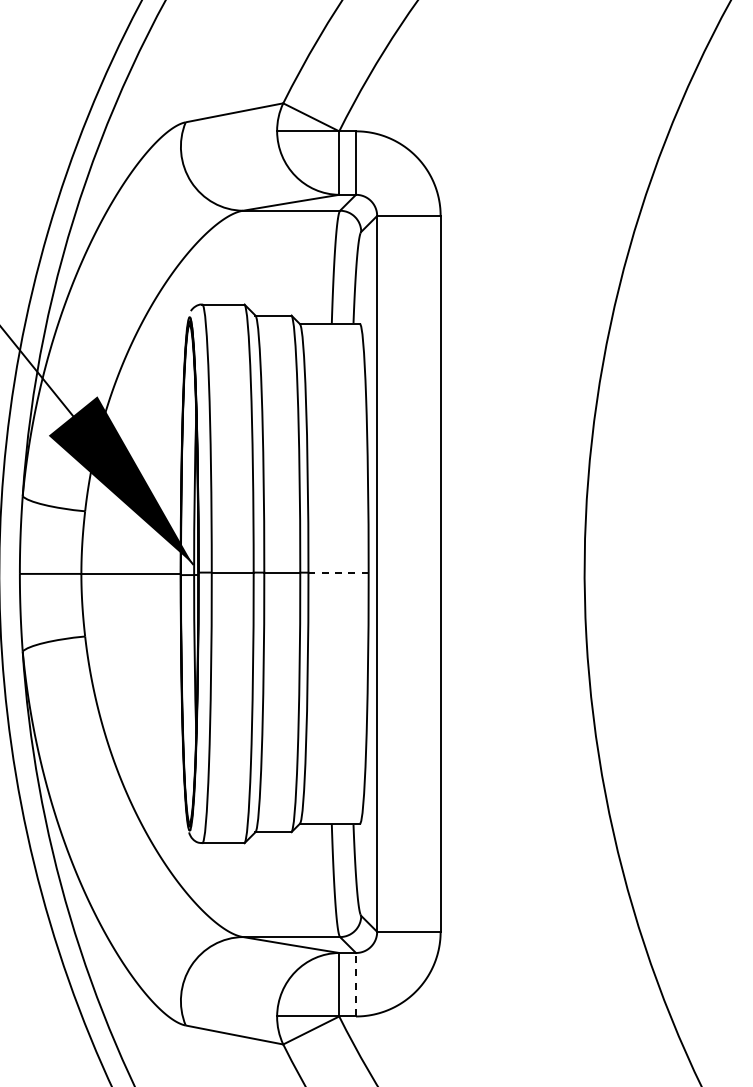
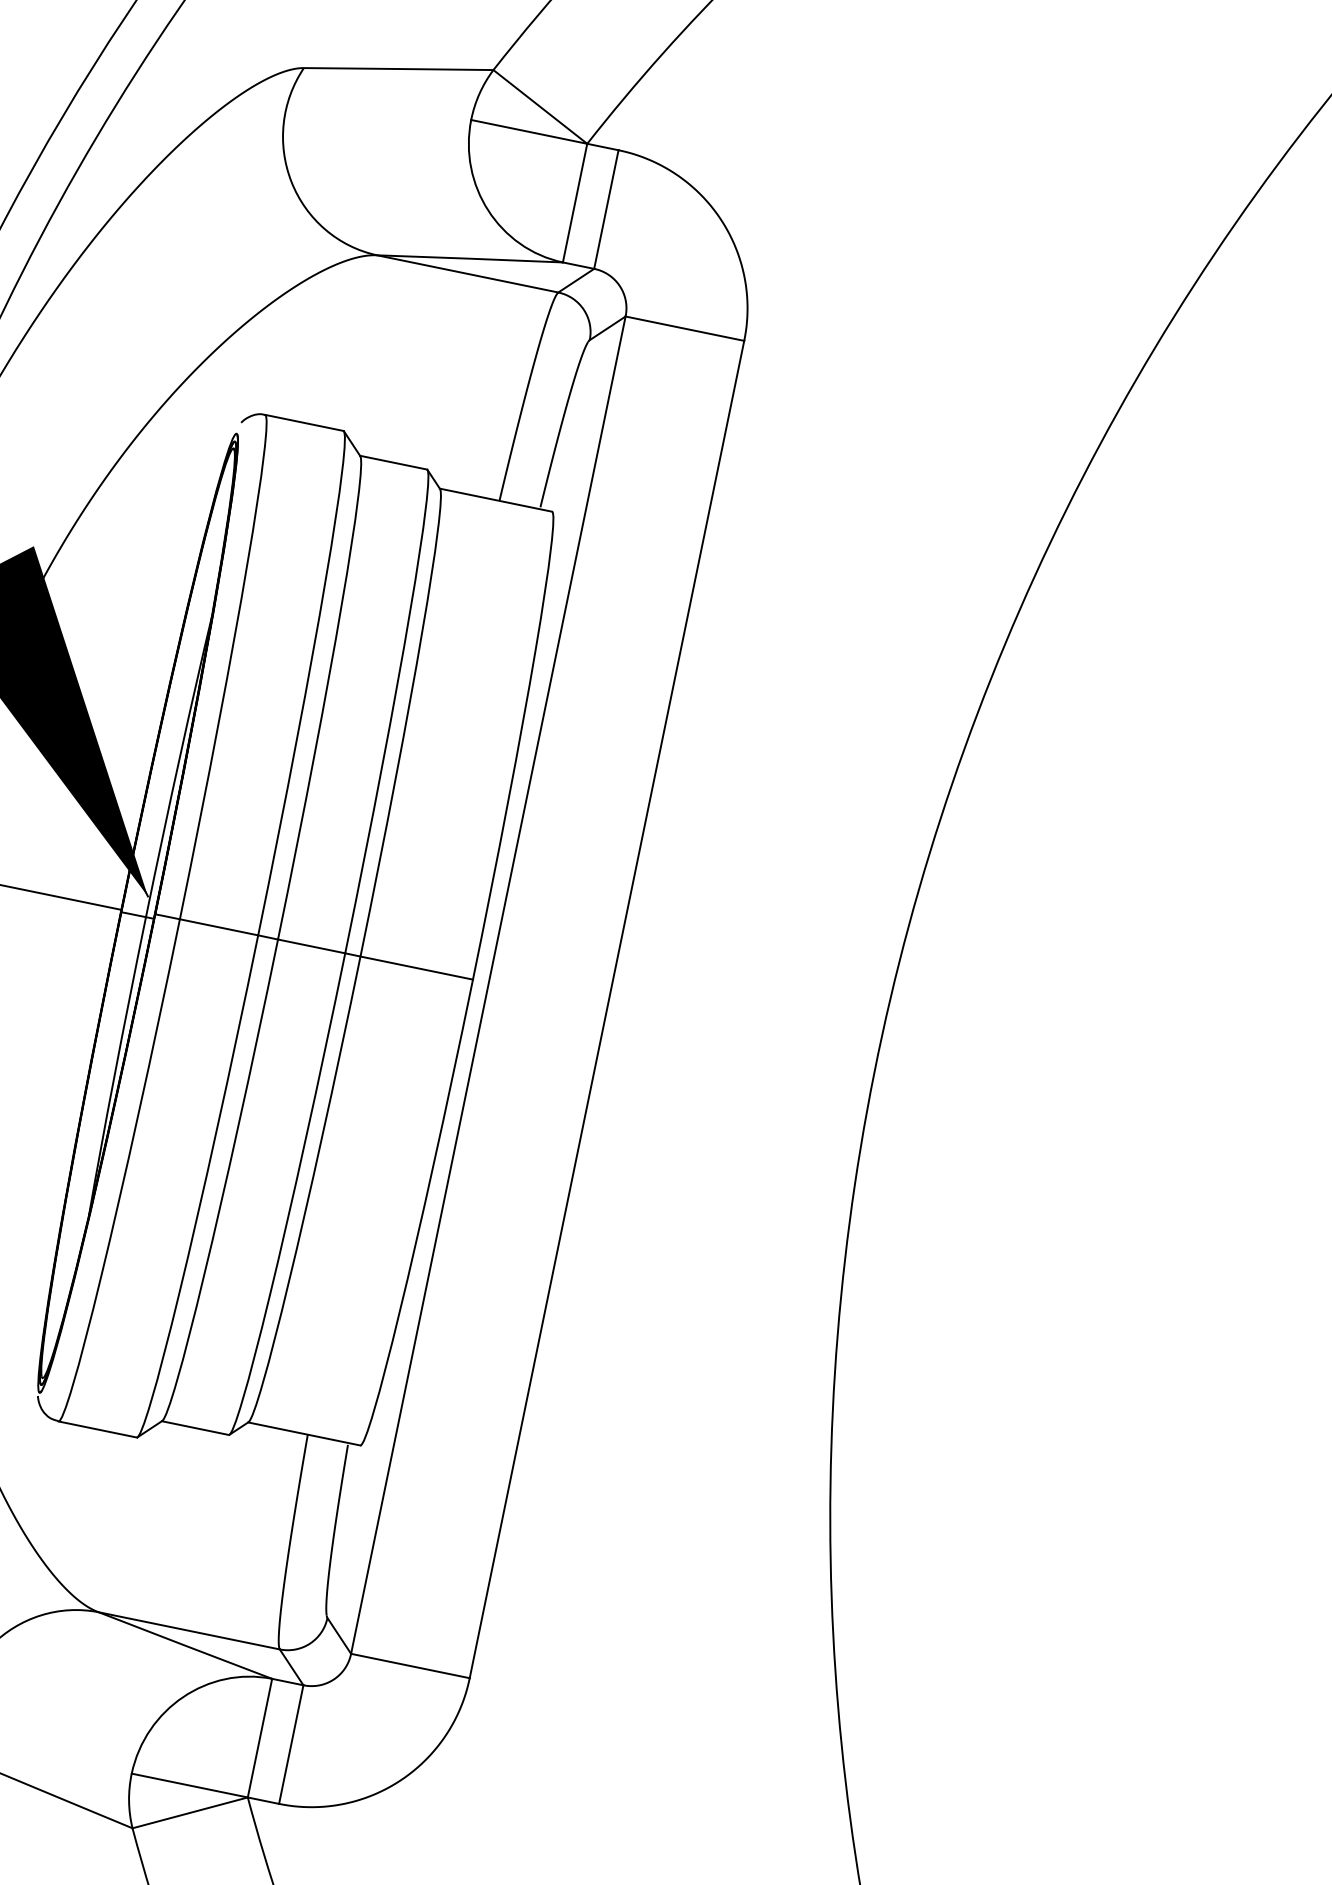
line: (338, 572) -> (416, 967), dashed -> solid
line: (355, 984) -> (290, 1743), dashed -> solid

